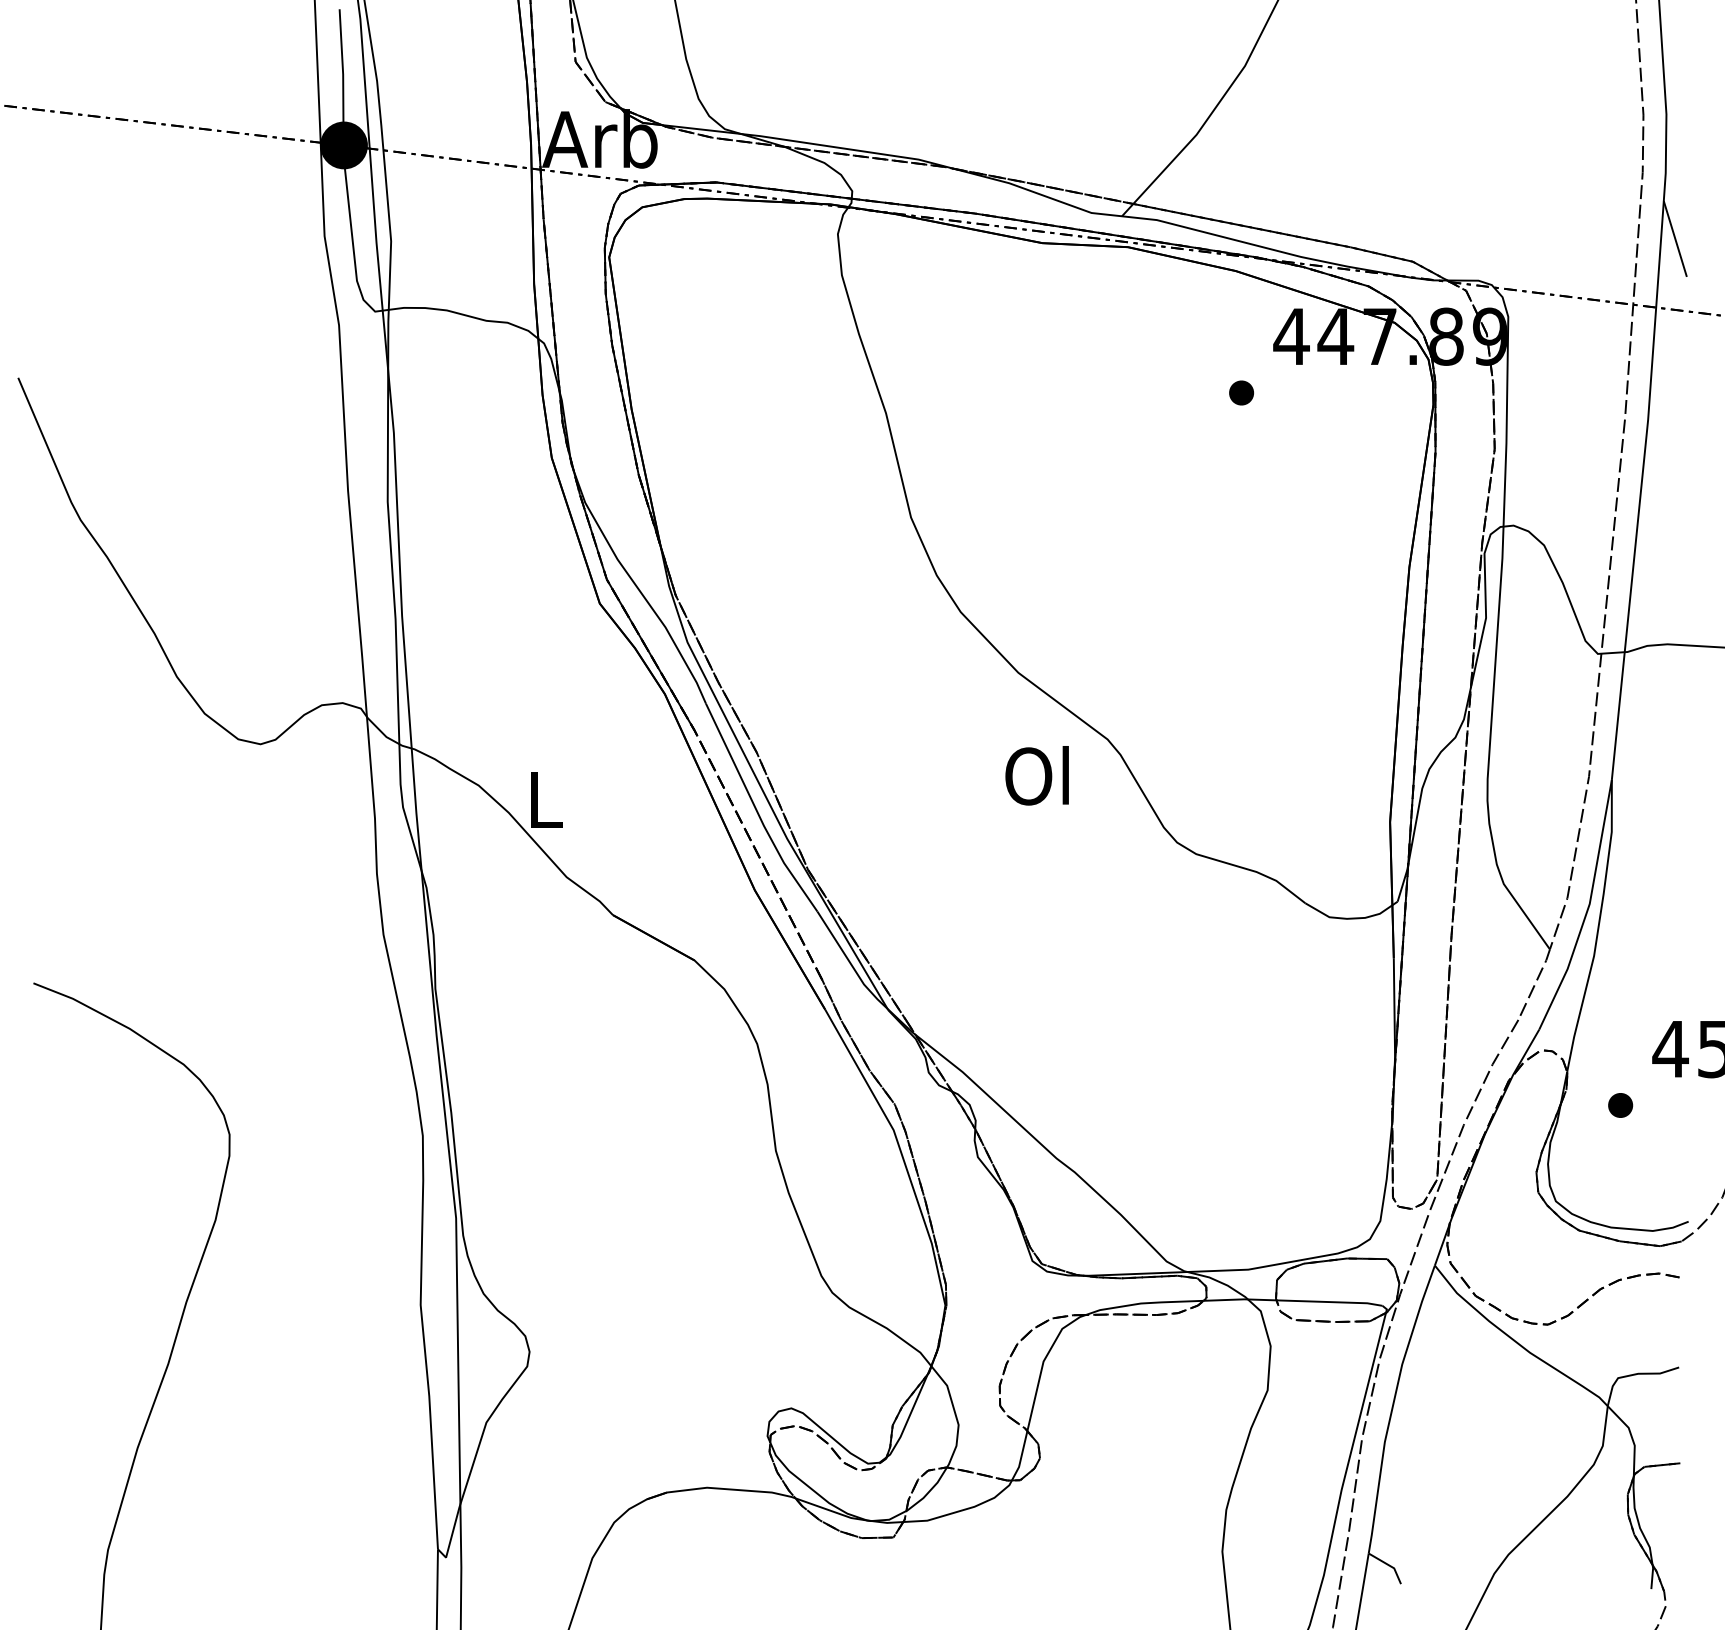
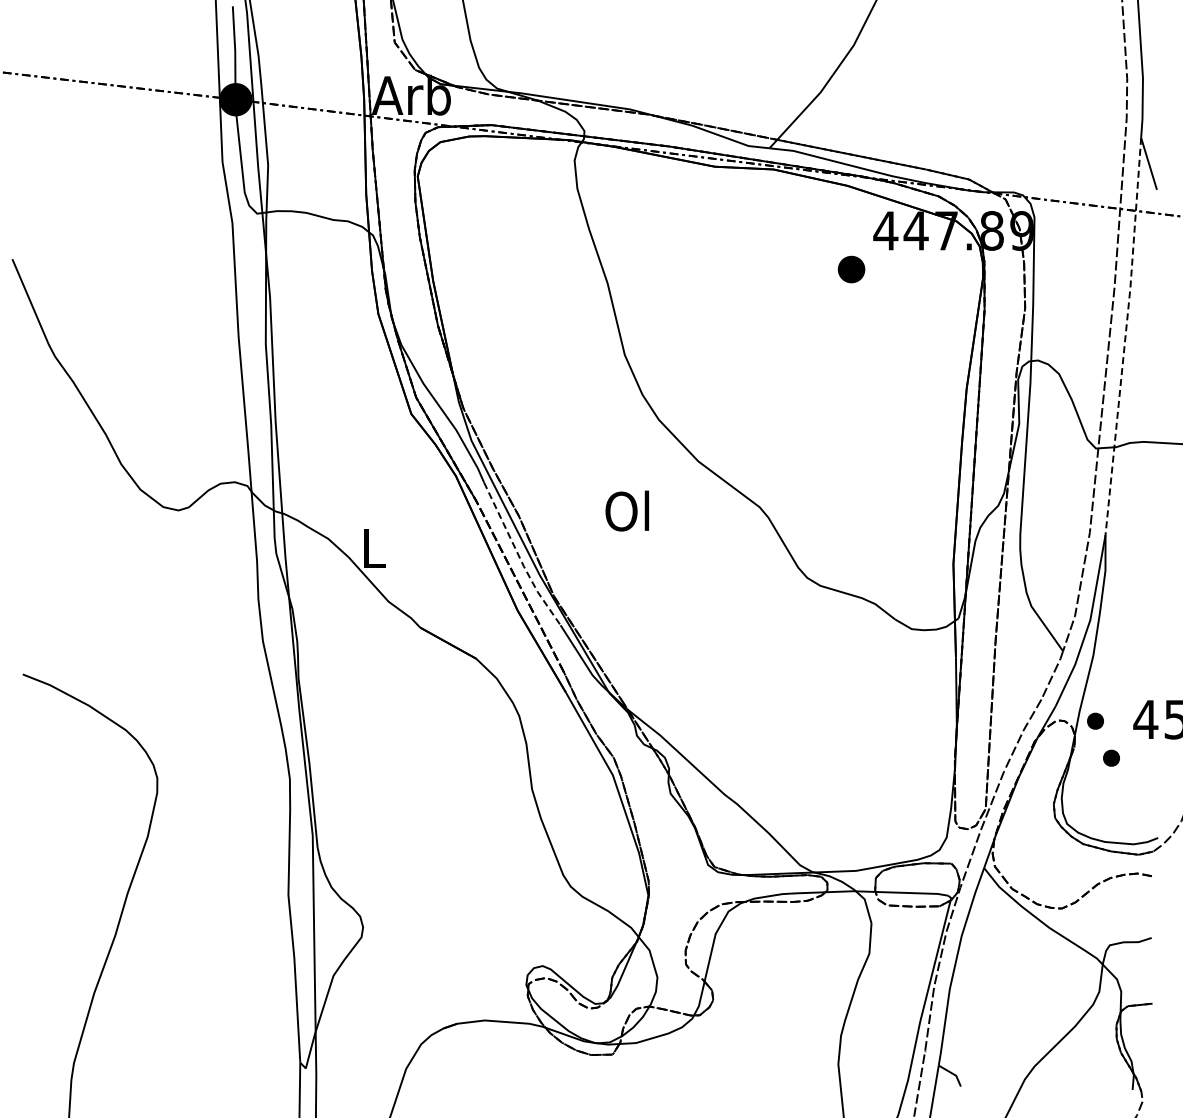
part: (1241, 392) -> (851, 269), size x1.6
line: (1640, 490) -> (1125, 336), solid -> dashed
text: (1035, 774) -> (626, 510), moved
line: (757, 812) -> (519, 557), solid -> dashed
part: (1597, 1050) -> (1095, 720), added

